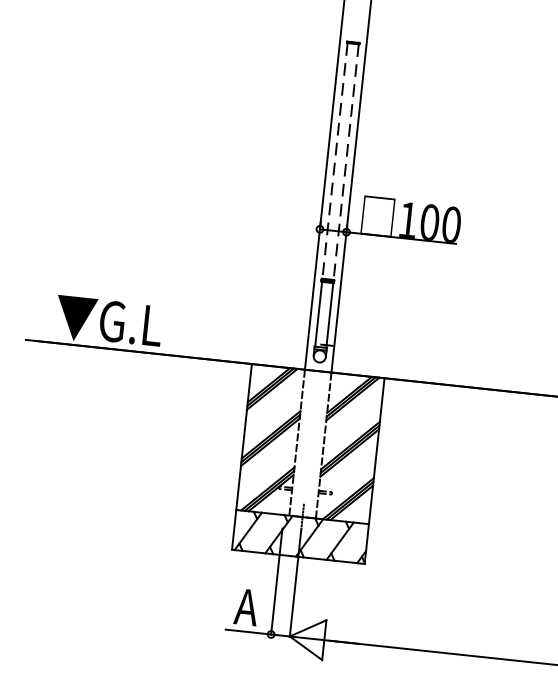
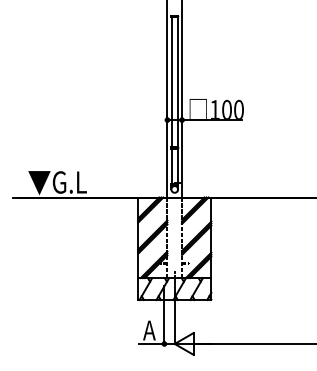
line: (334, 162) -> (171, 82), dashed -> solid
line: (345, 163) -> (177, 82), dashed -> solid

